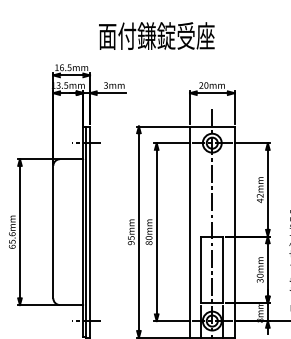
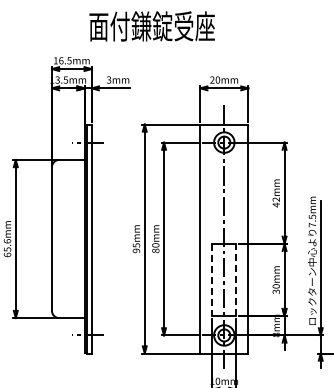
text: (156, 36) -> (151, 26), moved
line: (223, 269) -> (236, 279), solid -> dashed
line: (201, 270) -> (212, 280), solid -> dashed

